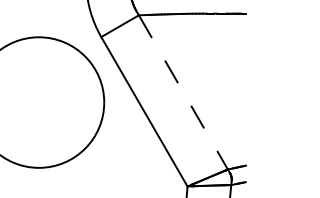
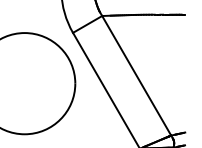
line: (183, 92) -> (136, 75), dashed -> solid

